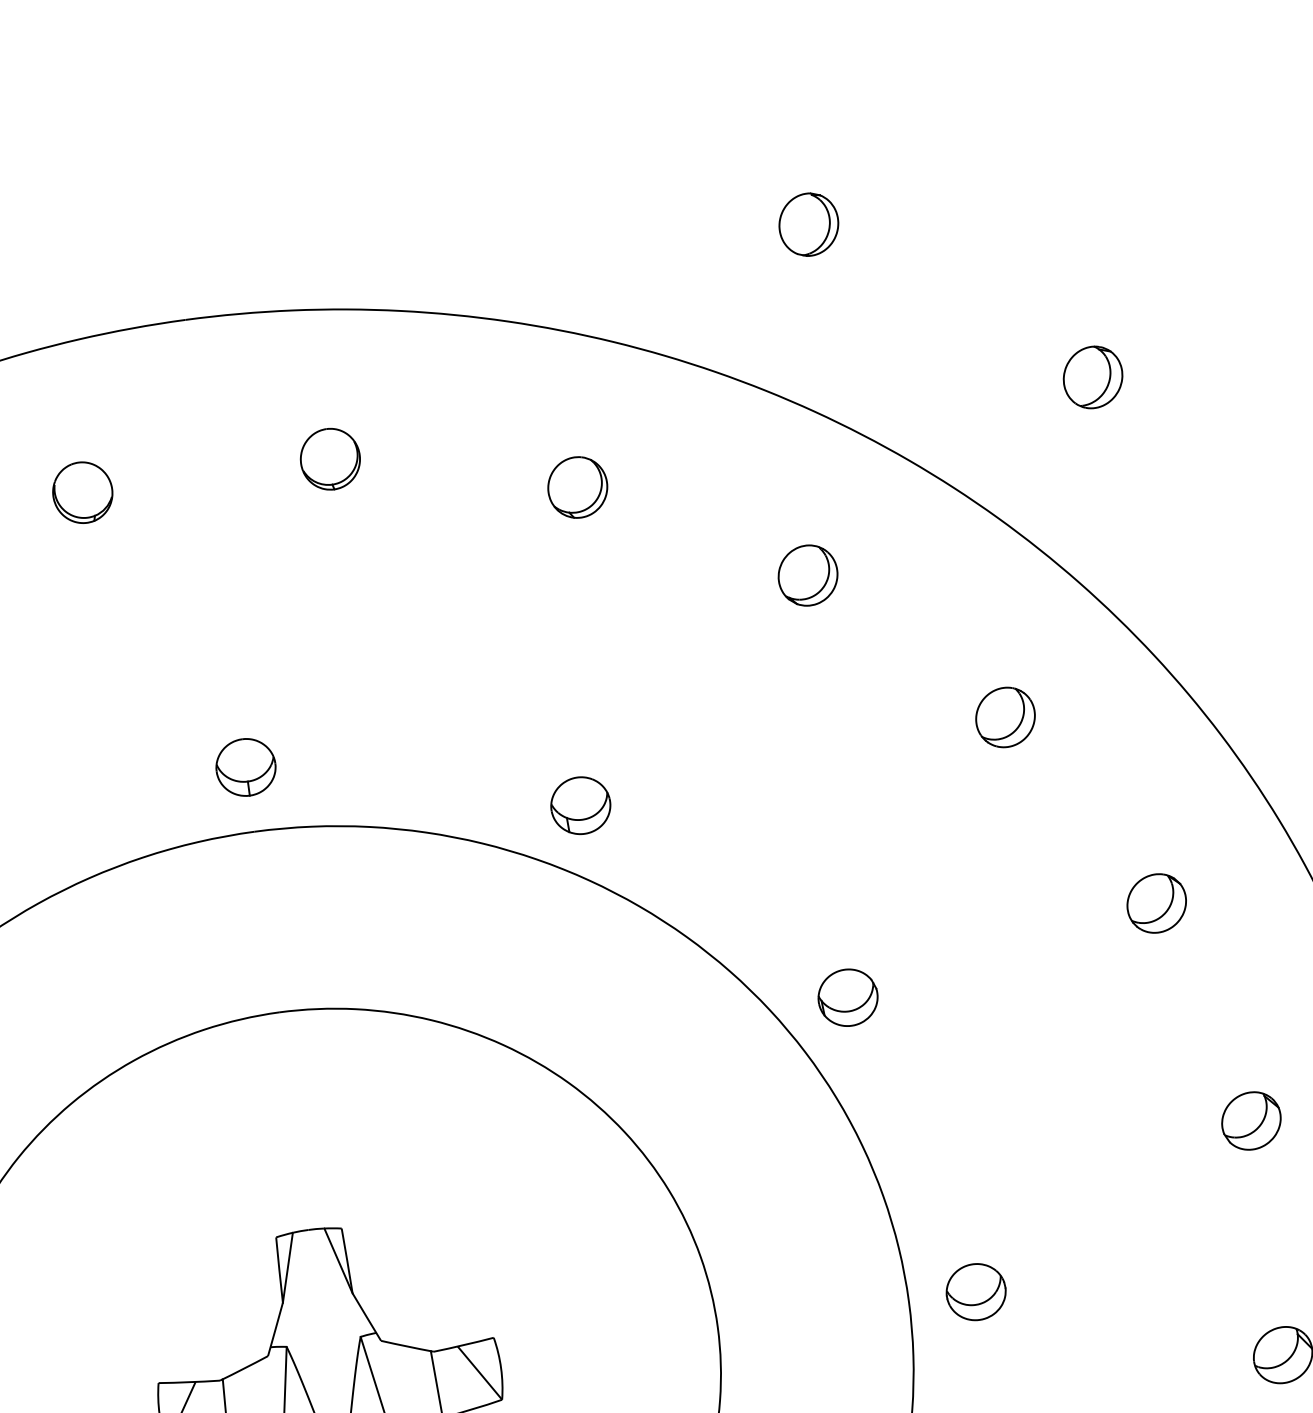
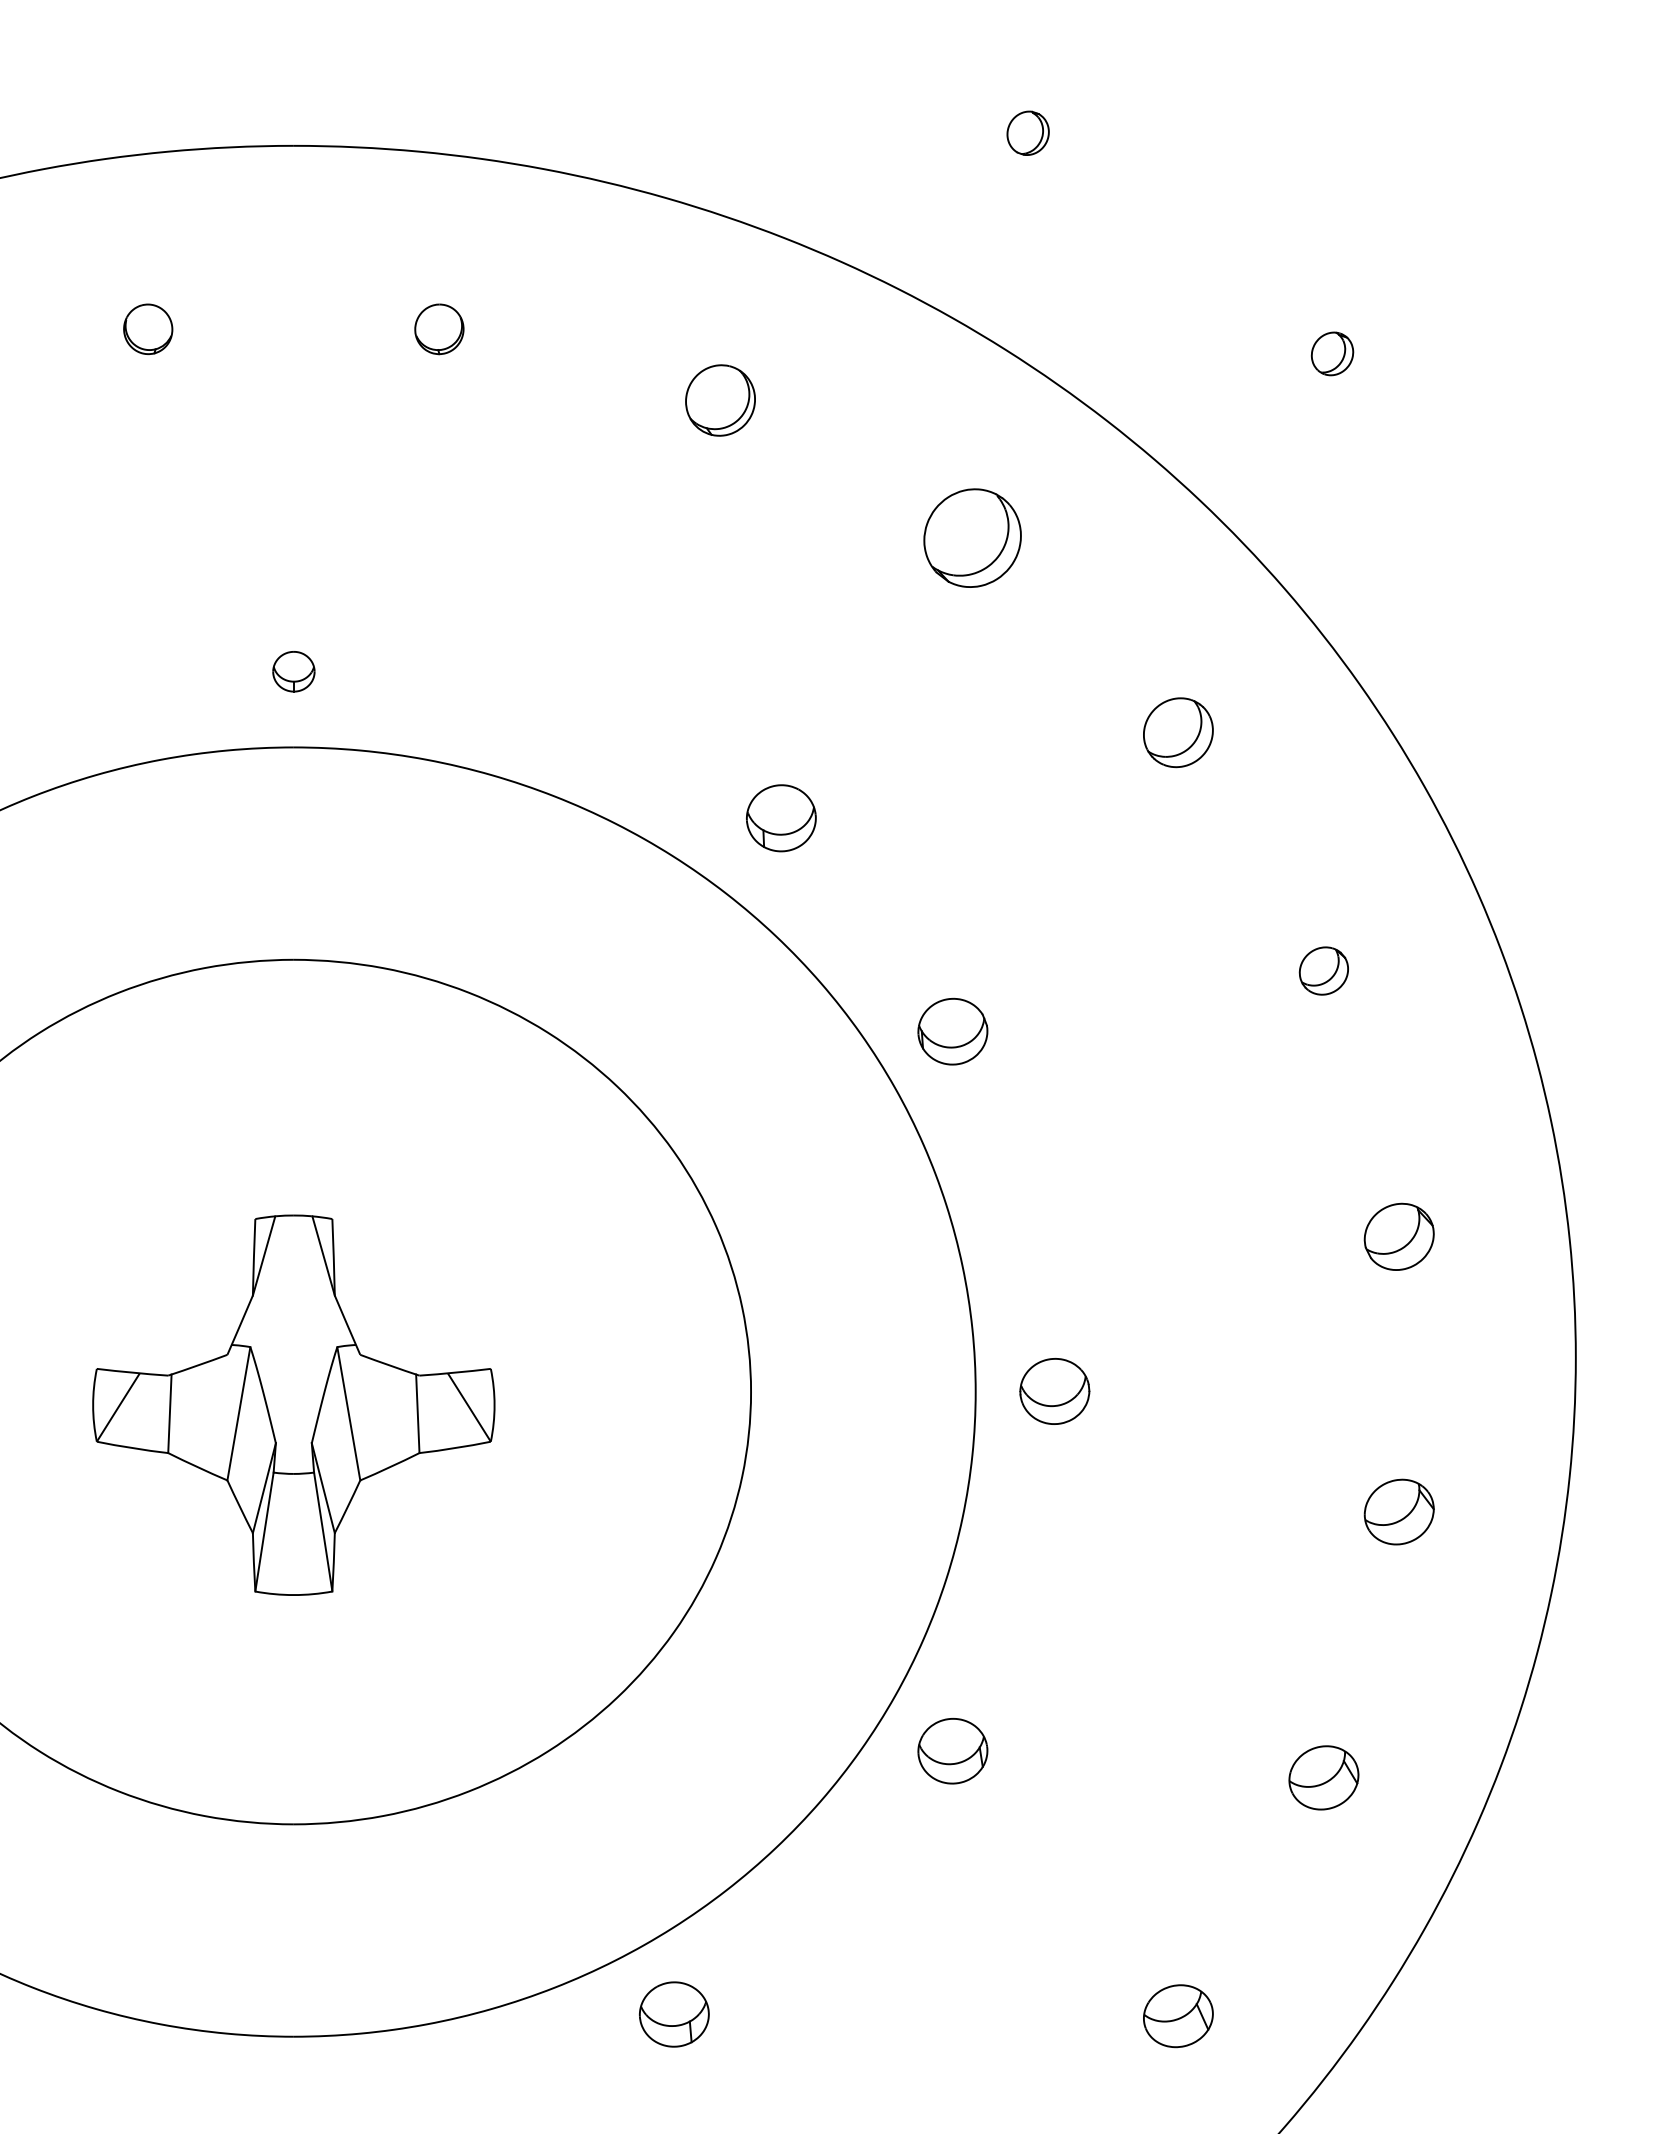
part: (808, 225) -> (1027, 133), size x0.6
part: (1093, 377) -> (1332, 353), size x0.6
part: (330, 459) -> (439, 329), size x0.7
part: (82, 493) -> (147, 329), size x0.7
part: (807, 575) -> (972, 537), size x1.4
part: (245, 767) -> (293, 671), size x0.6
part: (580, 805) -> (781, 818), moved
part: (1156, 903) -> (1323, 970), size x0.7

